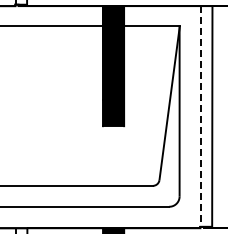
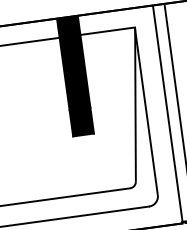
line: (200, 116) -> (167, 113), dashed -> solid

